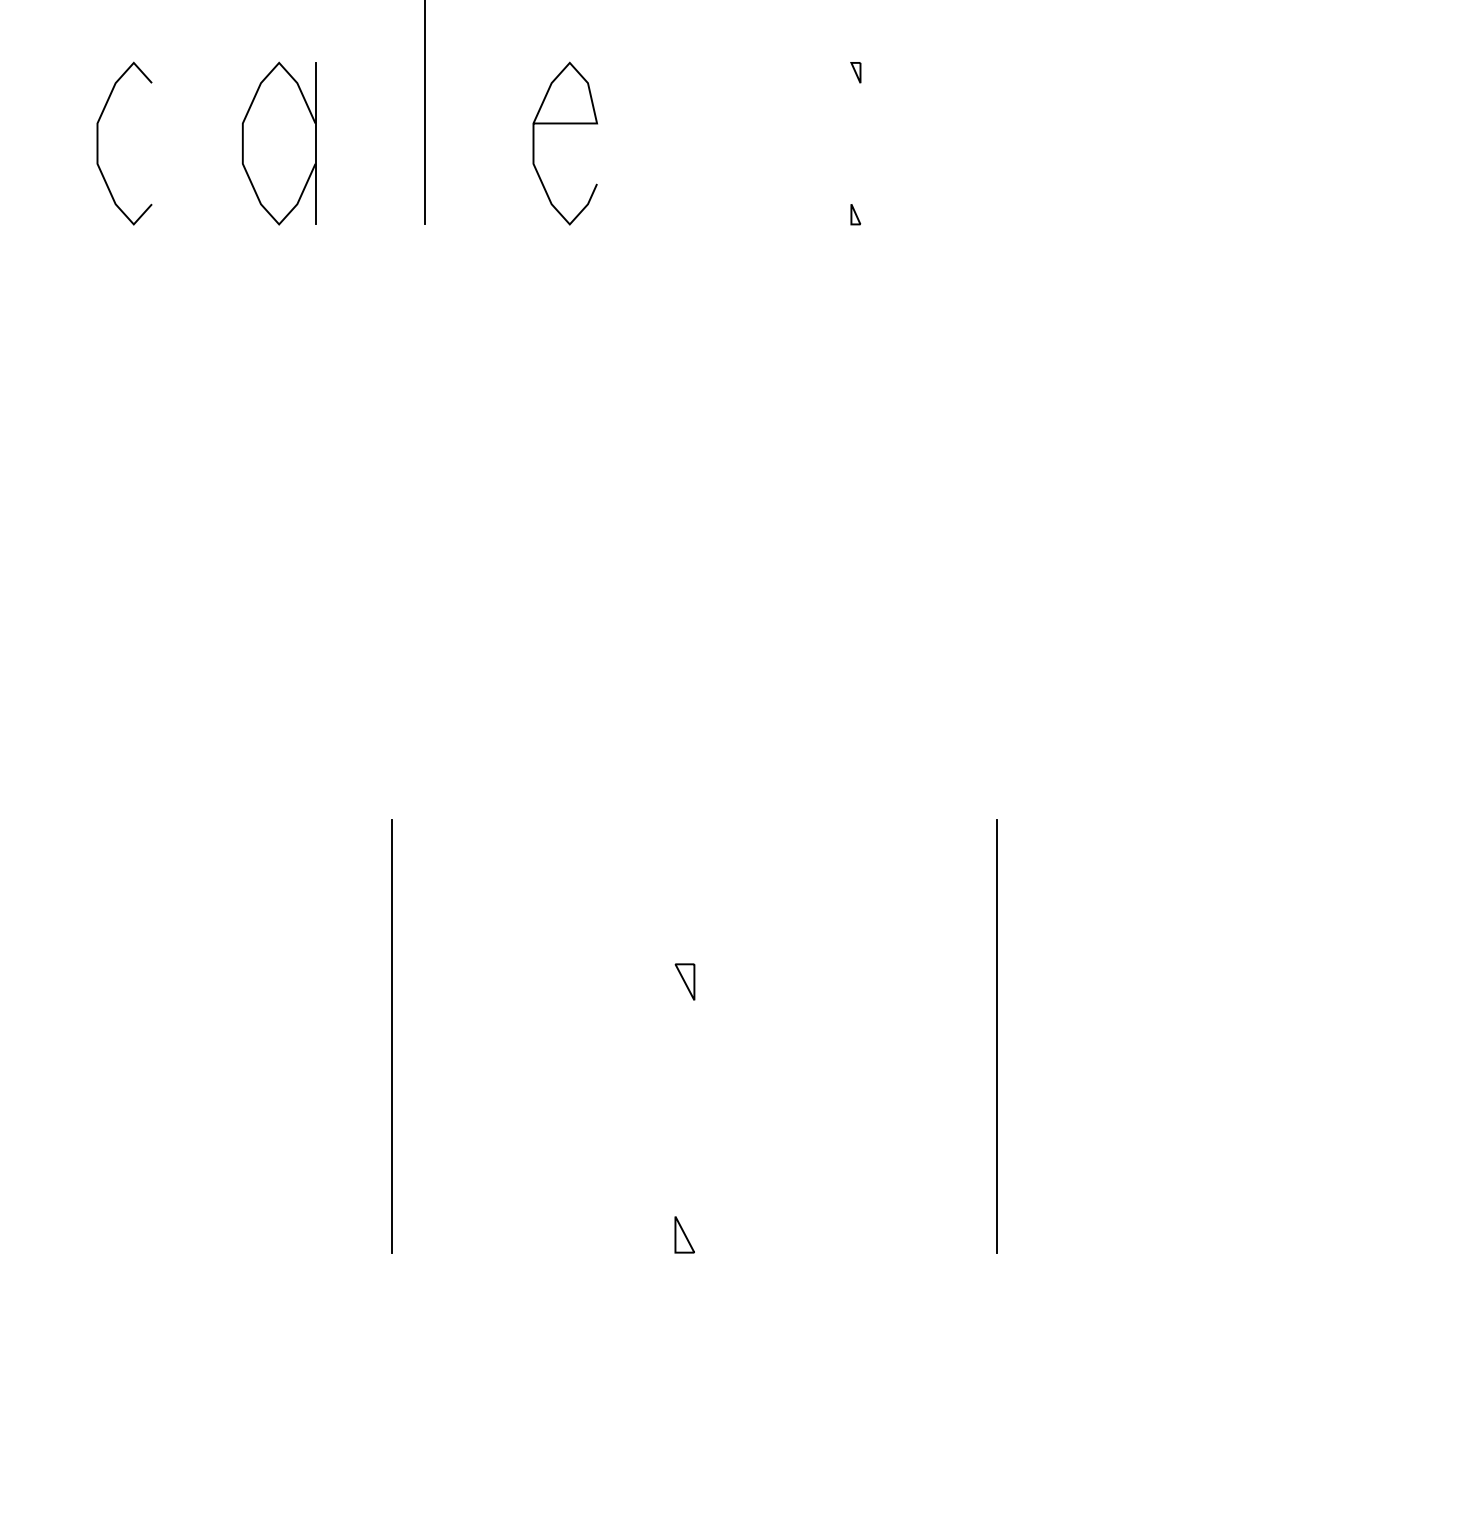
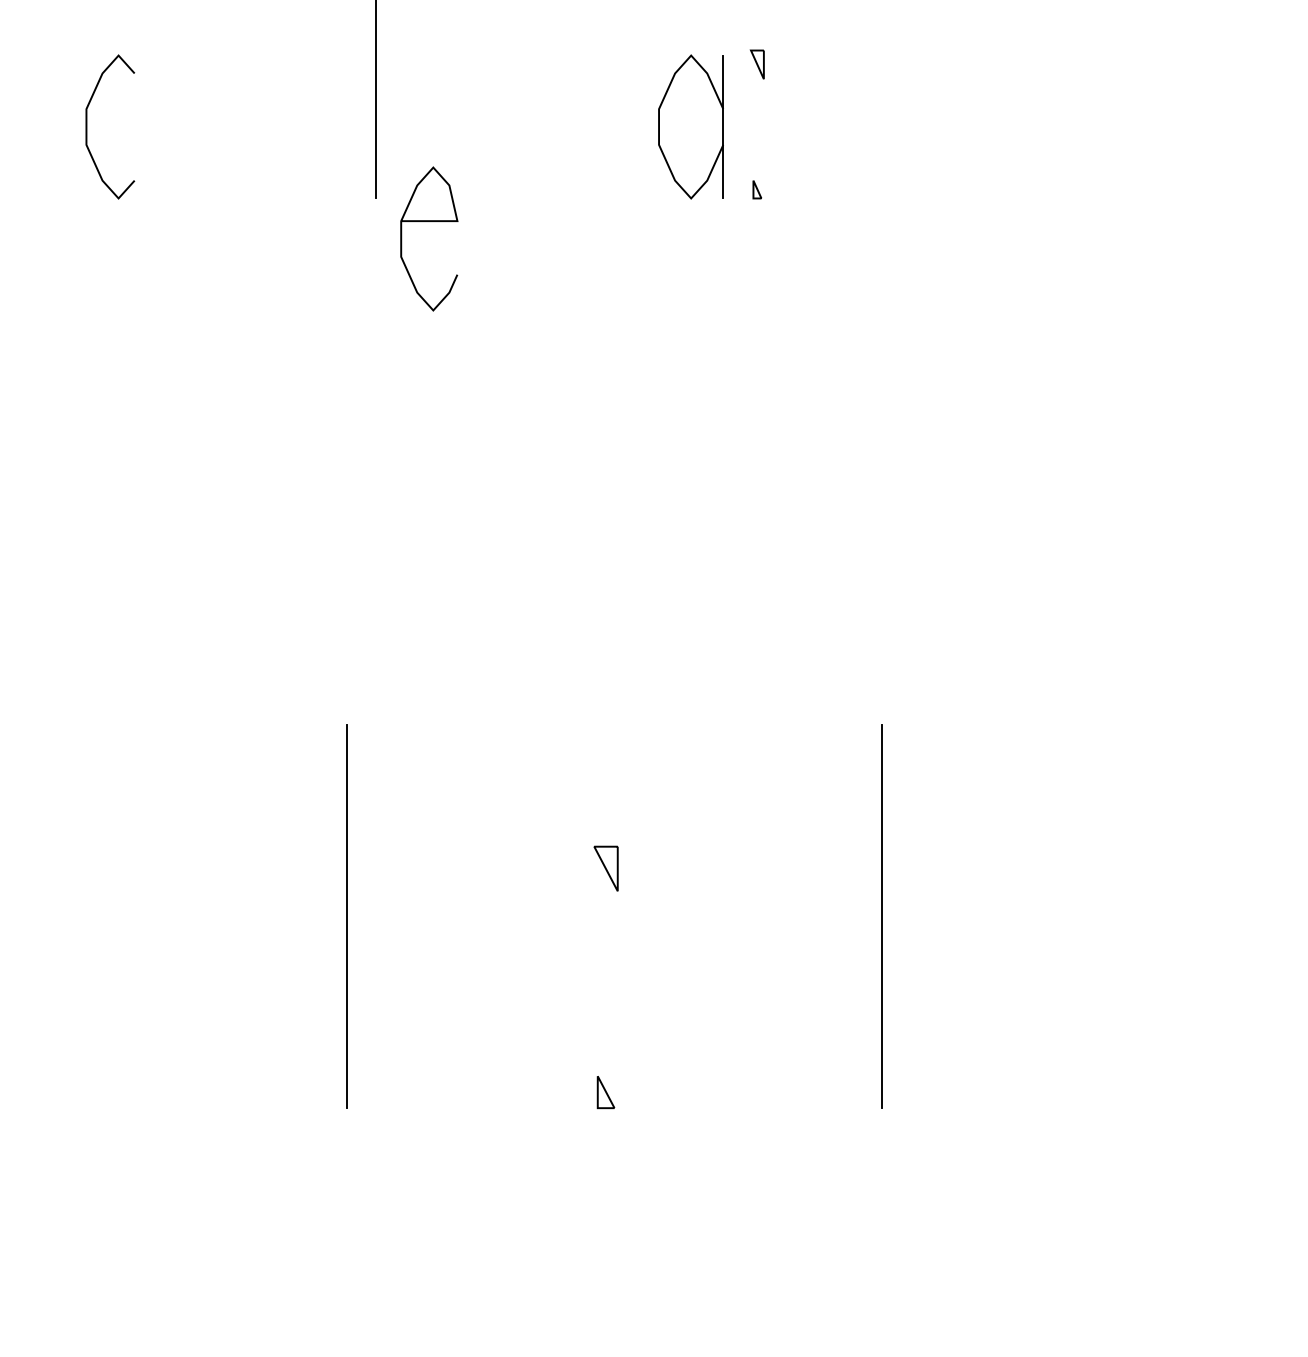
part: (855, 71) -> (757, 63), size x1.6
curve: (565, 123) -> (429, 221), moved
part: (278, 143) -> (690, 126), moved
part: (685, 981) -> (606, 868), size x1.4

